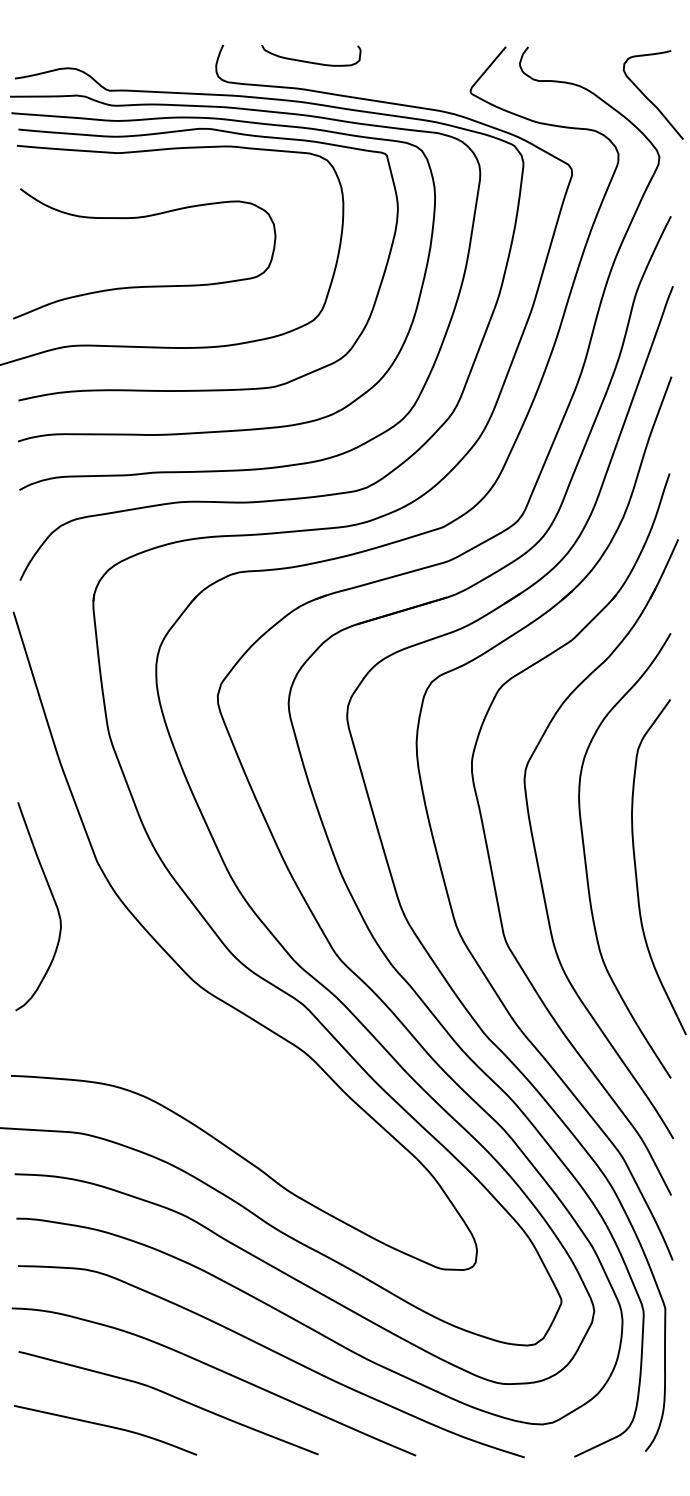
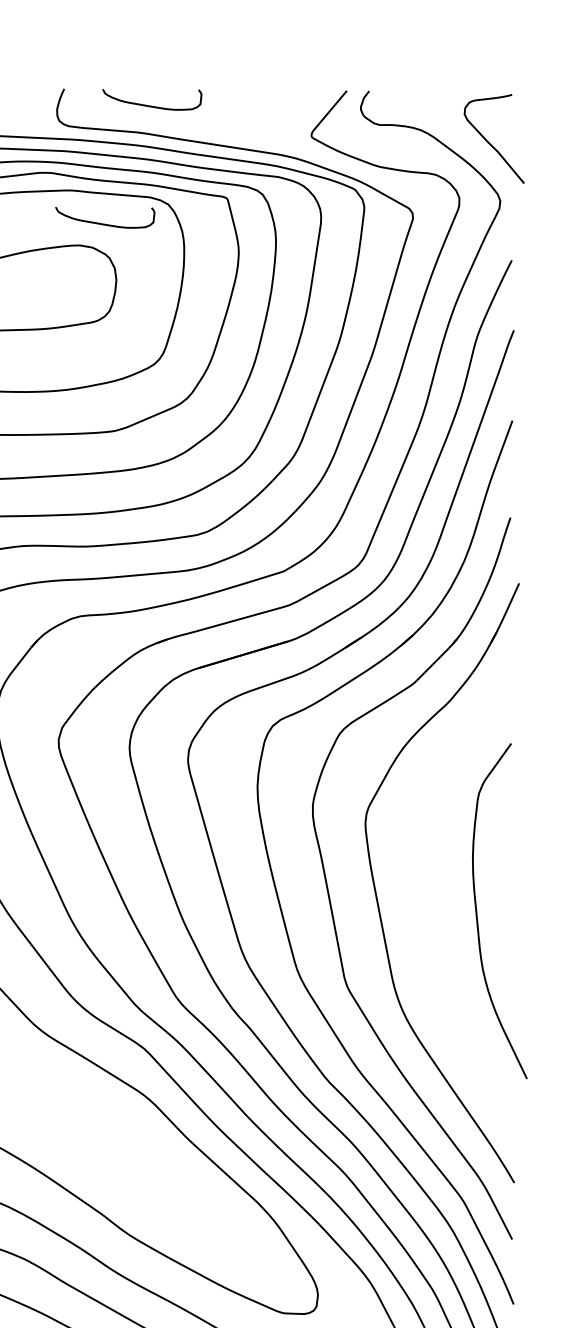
curve: (264, 179) -> (105, 223), added
curve: (586, 860) -> (427, 904), removed

